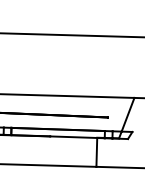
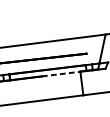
line: (73, 137) -> (61, 74), solid -> dashed

